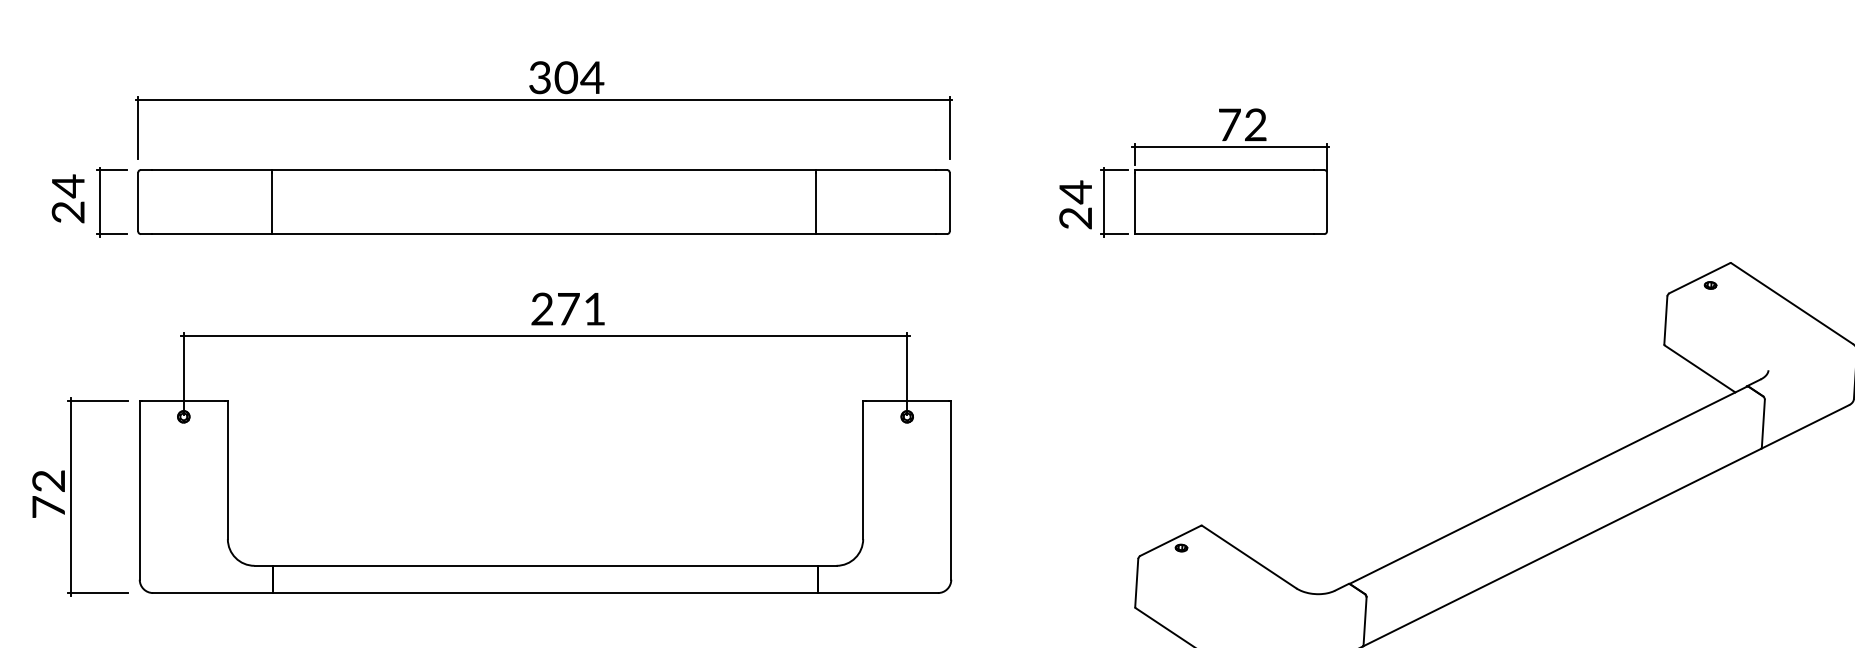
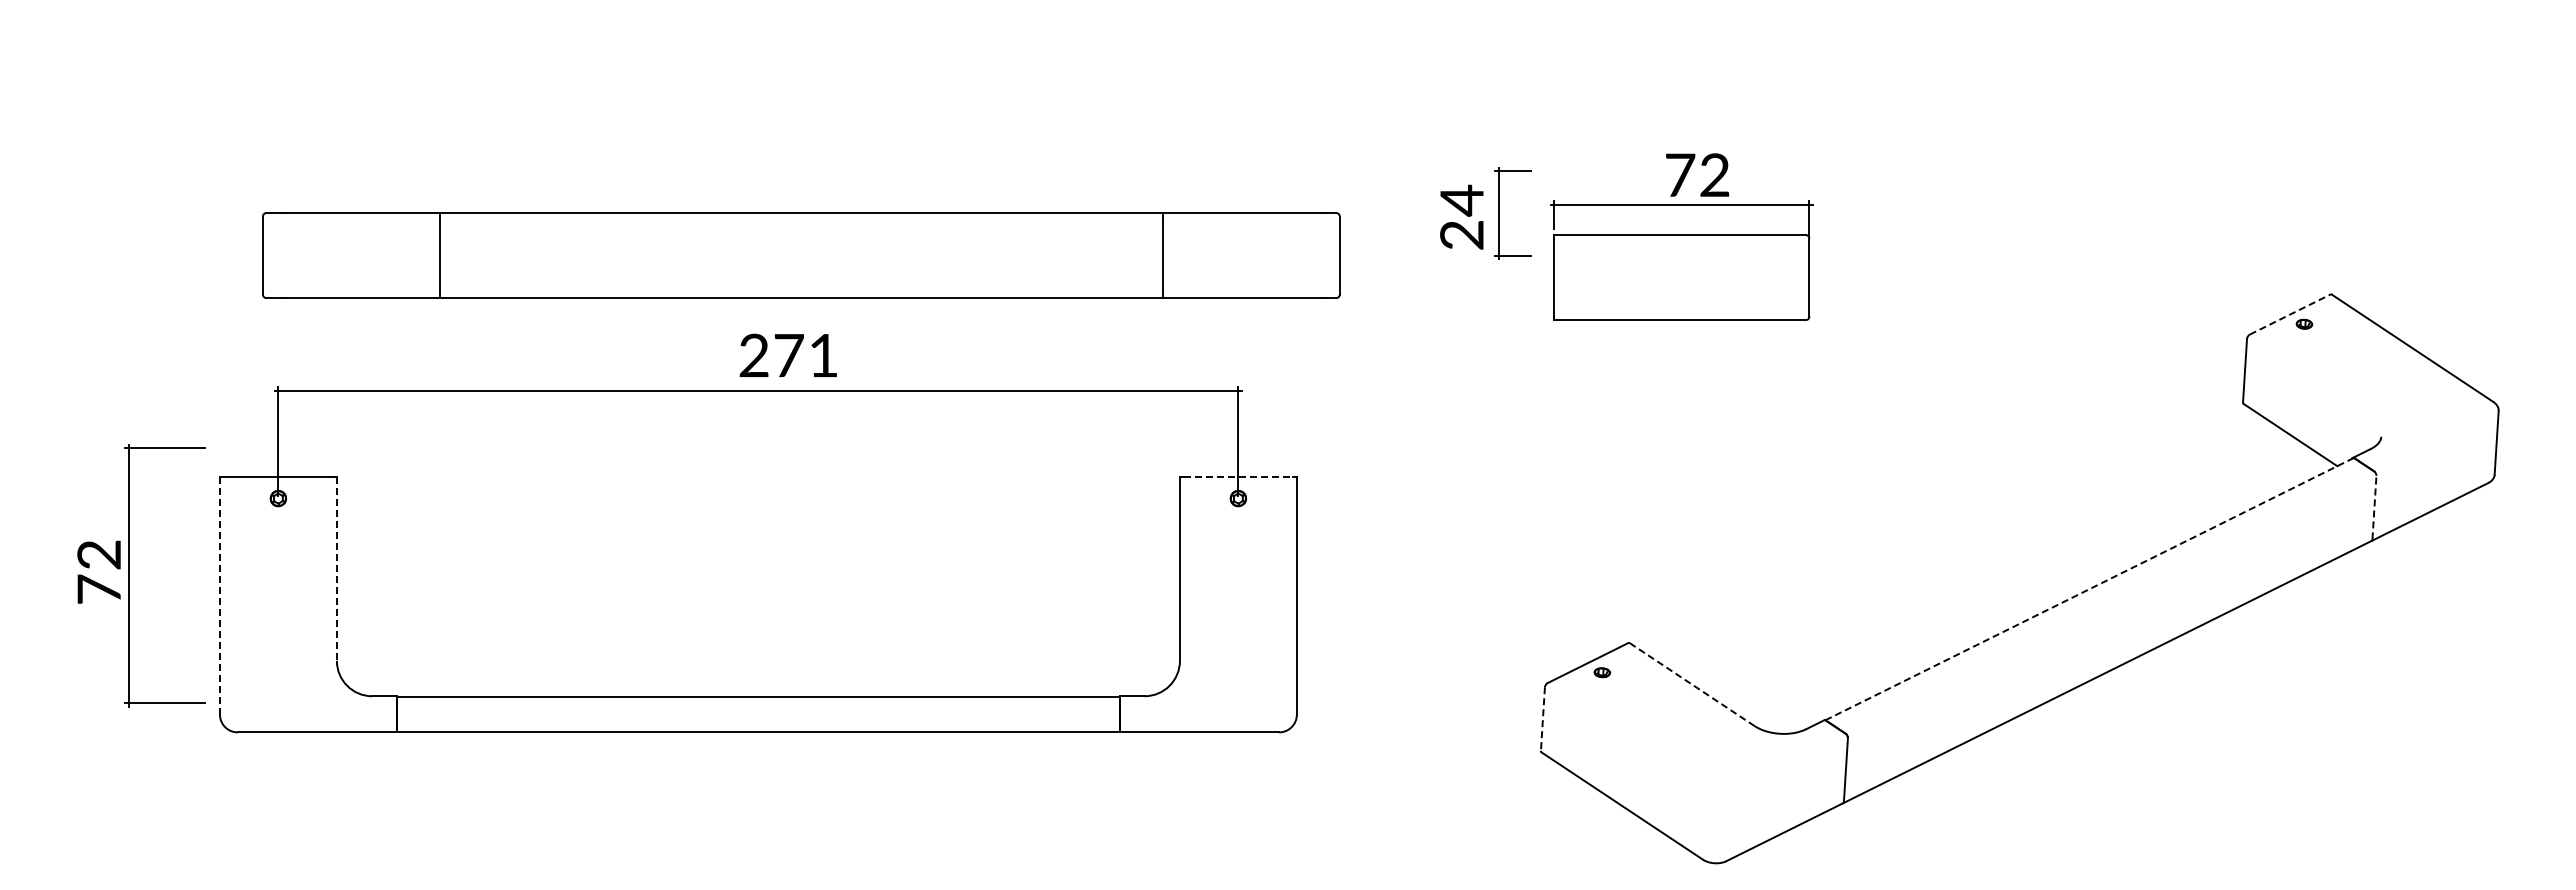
part: (544, 100) -> (756, 78), removed
part: (1230, 171) -> (1681, 236), moved
part: (84, 202) -> (146, 213), removed
part: (544, 202) -> (801, 255), moved
line: (1699, 278) -> (2289, 314), solid -> dashed
line: (907, 400) -> (1238, 477), solid -> dashed
line: (1763, 423) -> (2374, 507), solid -> dashed
line: (227, 470) -> (336, 569), solid -> dashed
line: (1548, 485) -> (2089, 589), solid -> dashed
line: (139, 490) -> (219, 596), solid -> dashed
part: (71, 496) -> (129, 575), moved
line: (1249, 556) -> (1692, 684), solid -> dashed
line: (1136, 583) -> (1542, 719), solid -> dashed

